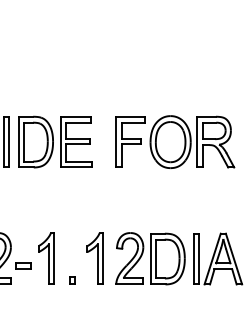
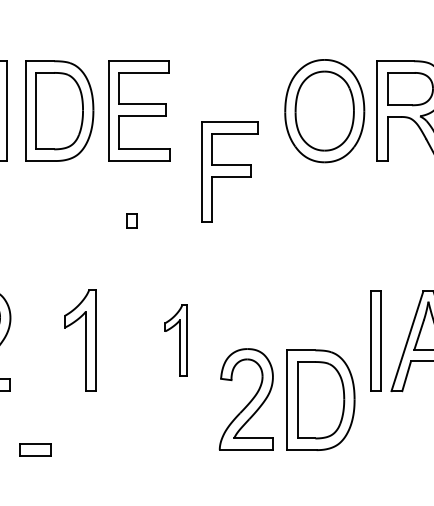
part: (130, 141) -> (230, 170), moved
part: (94, 258) -> (174, 340), size x0.7
part: (150, 258) -> (287, 399), moved
part: (23, 265) -> (35, 448), moved
part: (72, 280) -> (131, 220), moved

